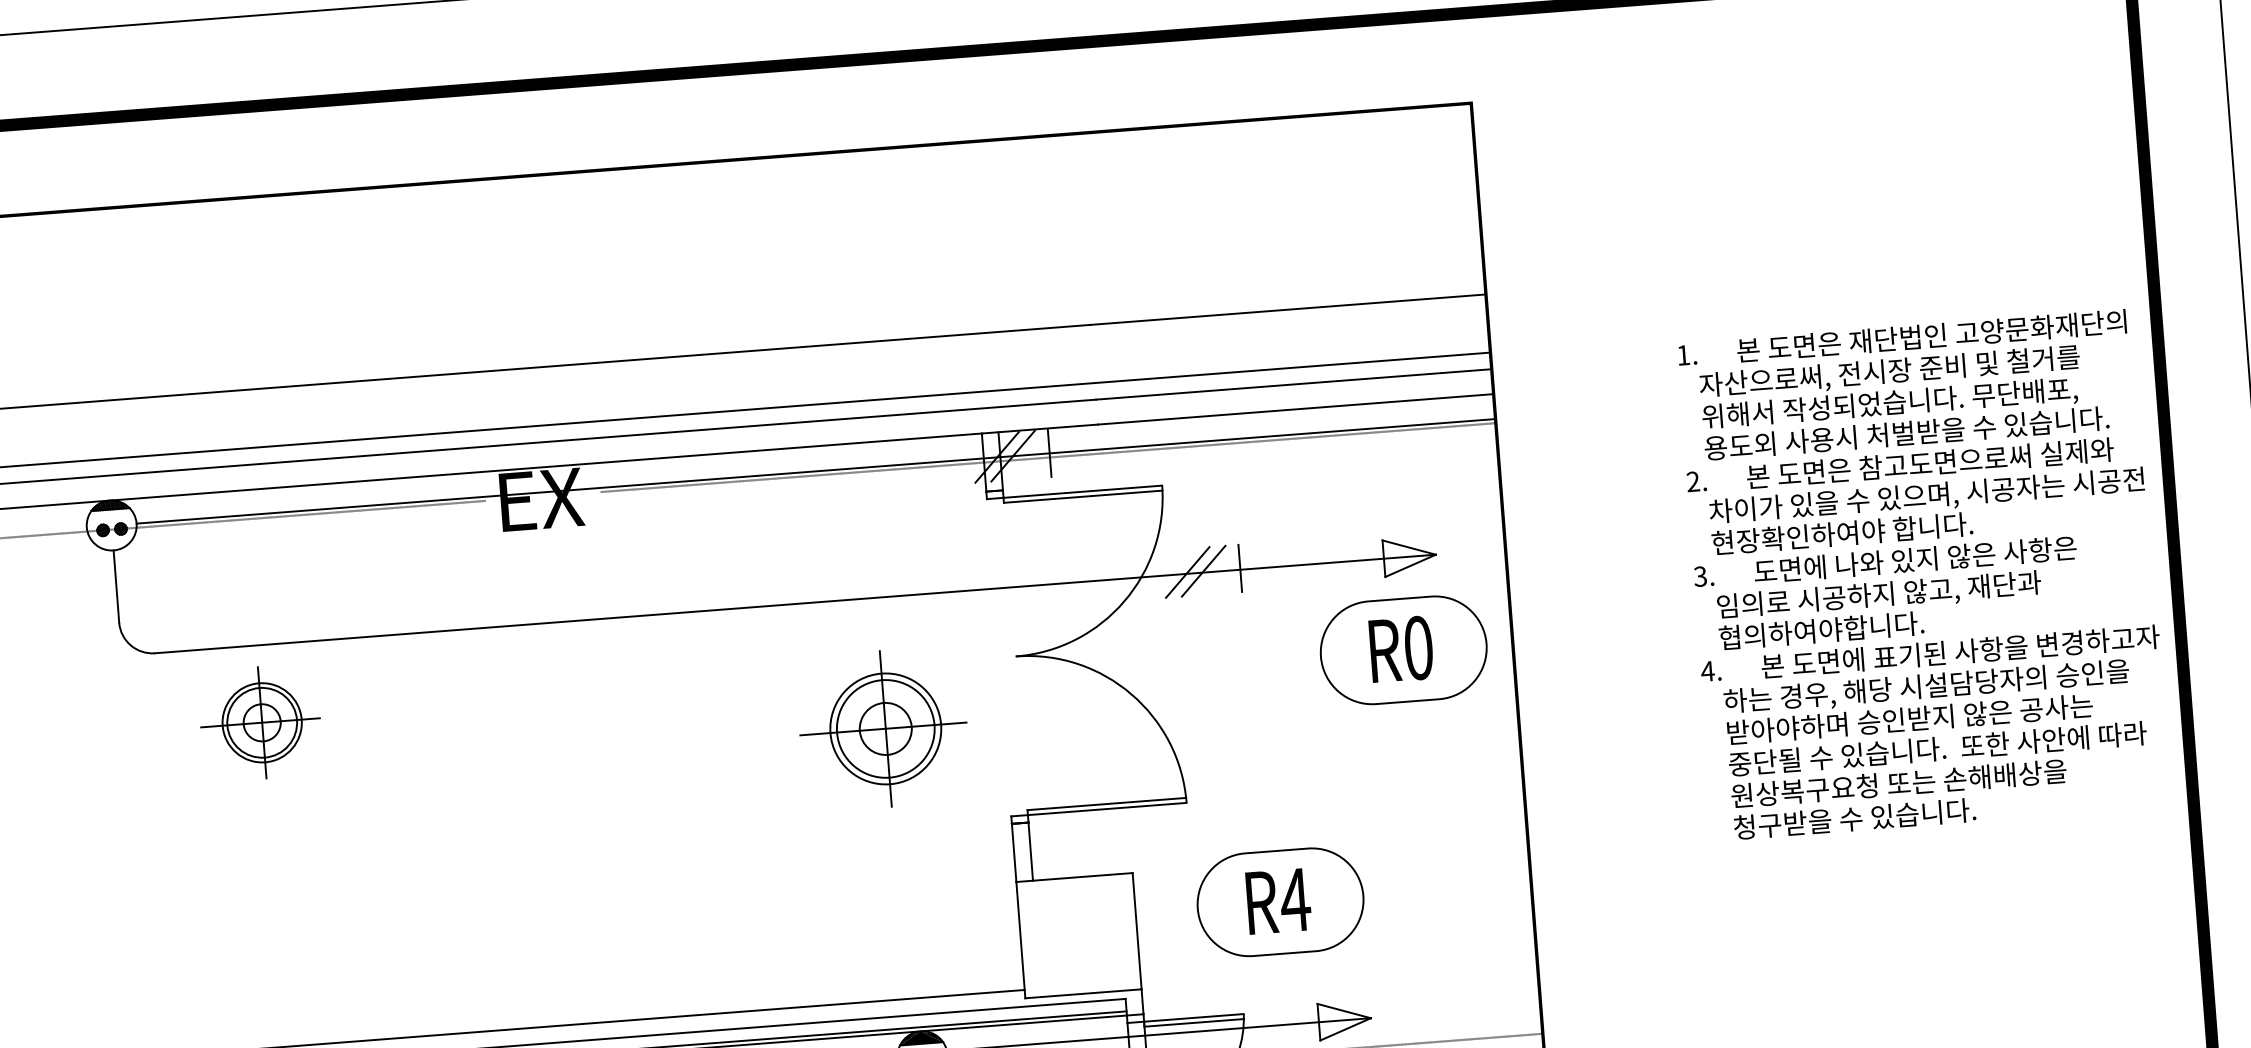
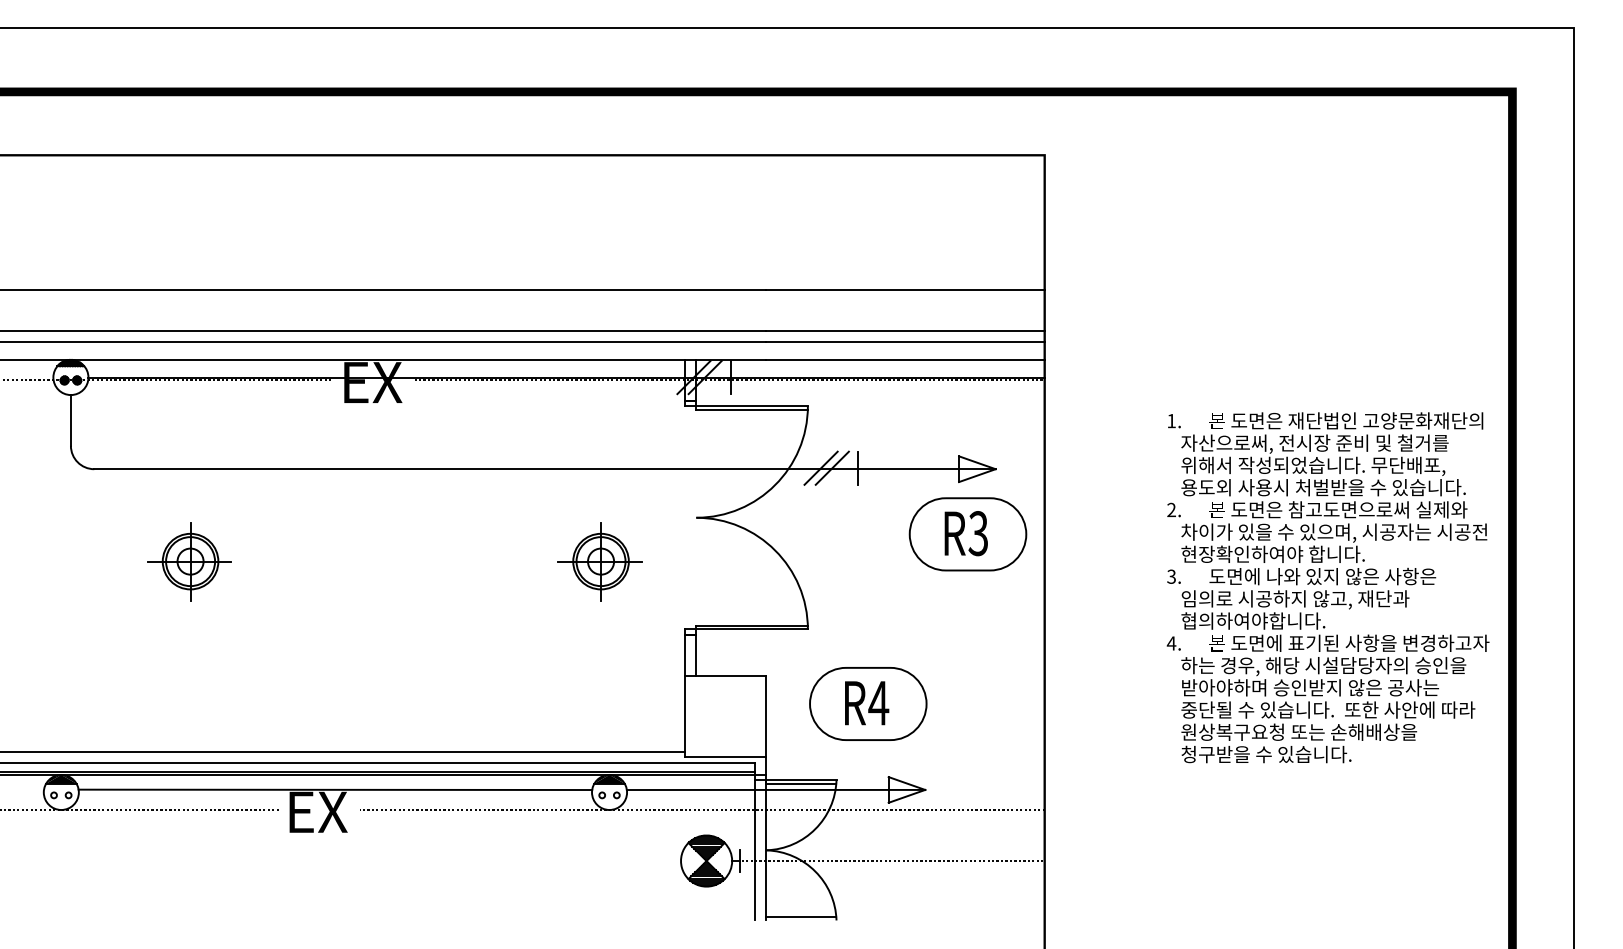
text: (1923, 574) -> (1327, 587), moved
text: (1418, 647) -> (978, 533), R0 -> R3
part: (260, 722) -> (189, 561), moved
part: (883, 729) -> (599, 561), size x0.71

